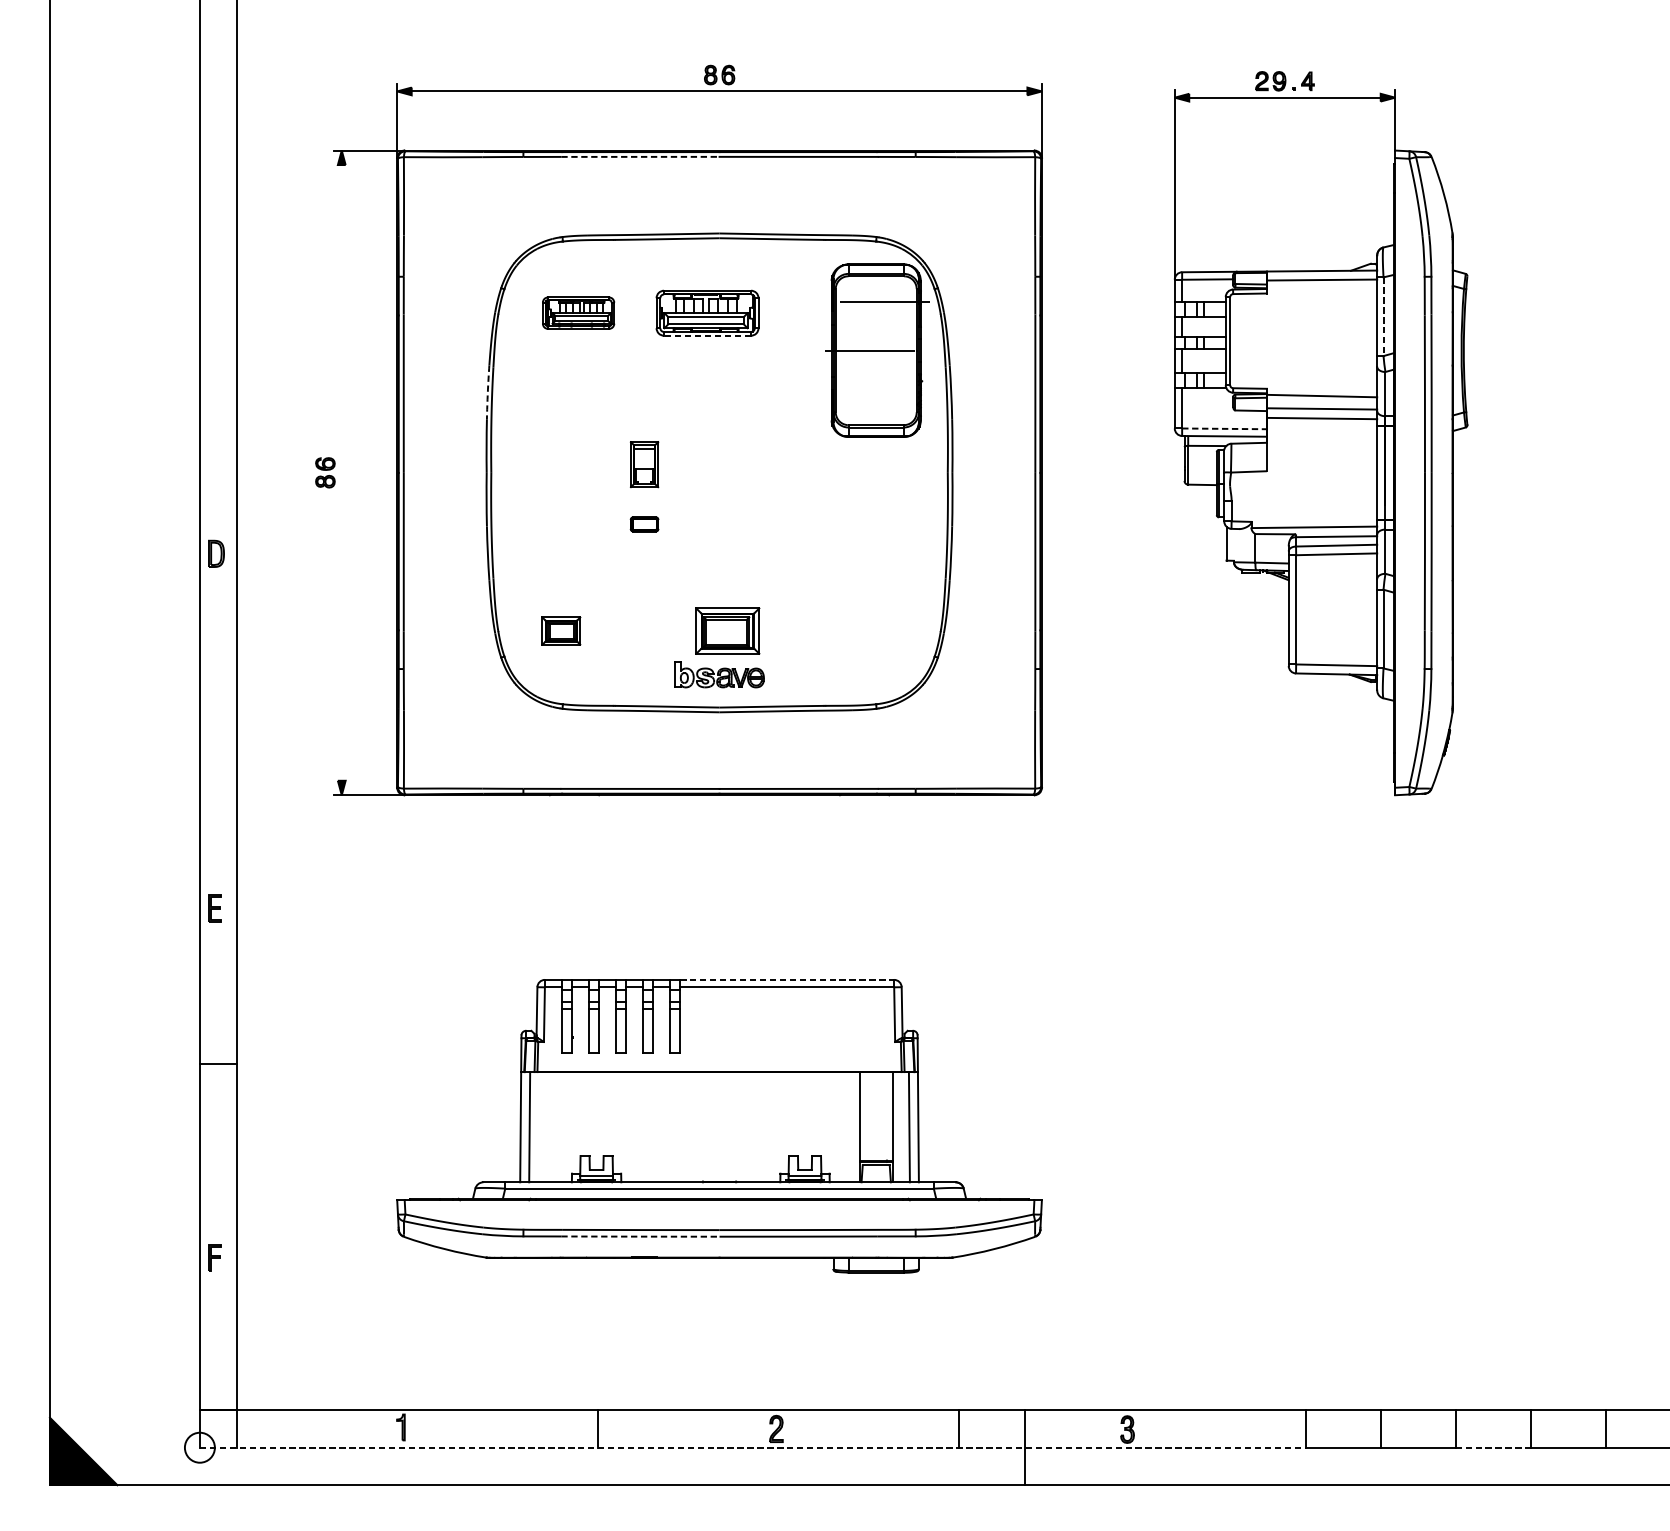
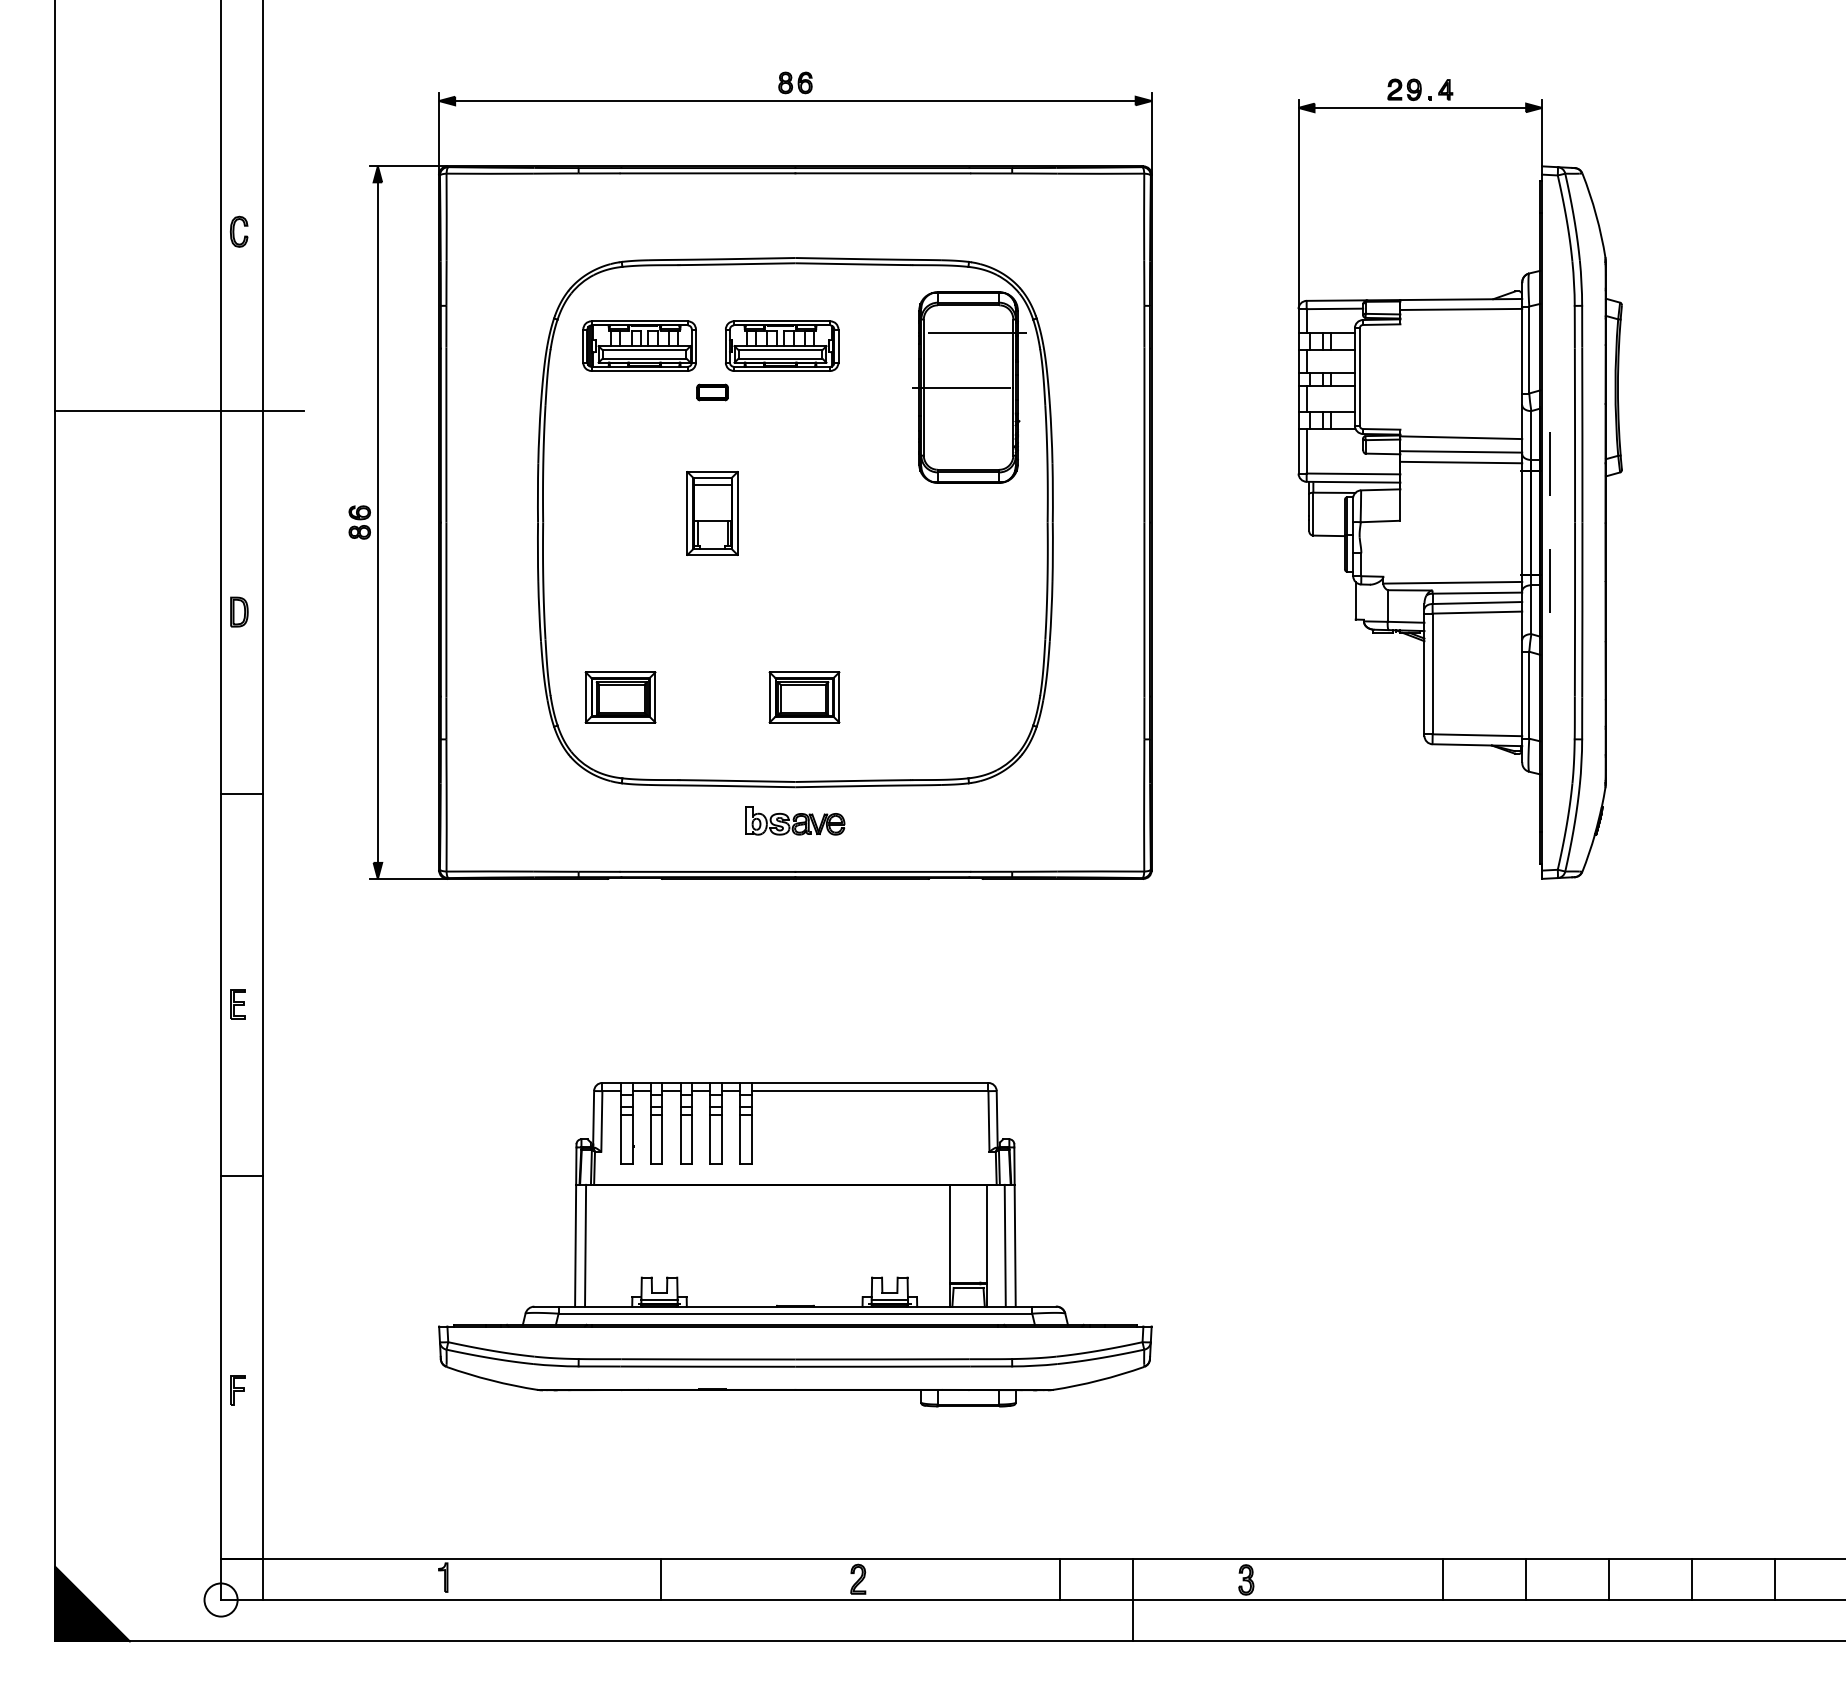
line: (640, 157) -> (708, 173), dashed -> solid
part: (215, 209) -> (238, 231), added
part: (578, 312) -> (639, 345), size x1.43
line: (1383, 317) -> (1529, 350), dashed -> solid
line: (706, 336) -> (781, 371), dashed -> solid
line: (162, 372) -> (179, 411), added
arc: (488, 392) -> (539, 433), dashed -> solid
line: (1401, 420) -> (1549, 464), added
line: (1224, 428) -> (1353, 473), dashed -> solid
part: (644, 464) -> (712, 513), size x1.67
line: (341, 472) -> (377, 522), added
part: (644, 524) -> (712, 392), moved
line: (1401, 525) -> (1549, 580), added
part: (561, 631) -> (620, 697), size x1.67
part: (719, 674) -> (795, 820), moved
line: (218, 717) -> (241, 793), added
line: (787, 979) -> (870, 1082), dashed -> solid
arc: (640, 1236) -> (707, 1366), dashed -> solid
line: (753, 1448) -> (832, 1600), dashed -> solid
line: (1493, 1448) -> (1650, 1600), dashed -> solid

